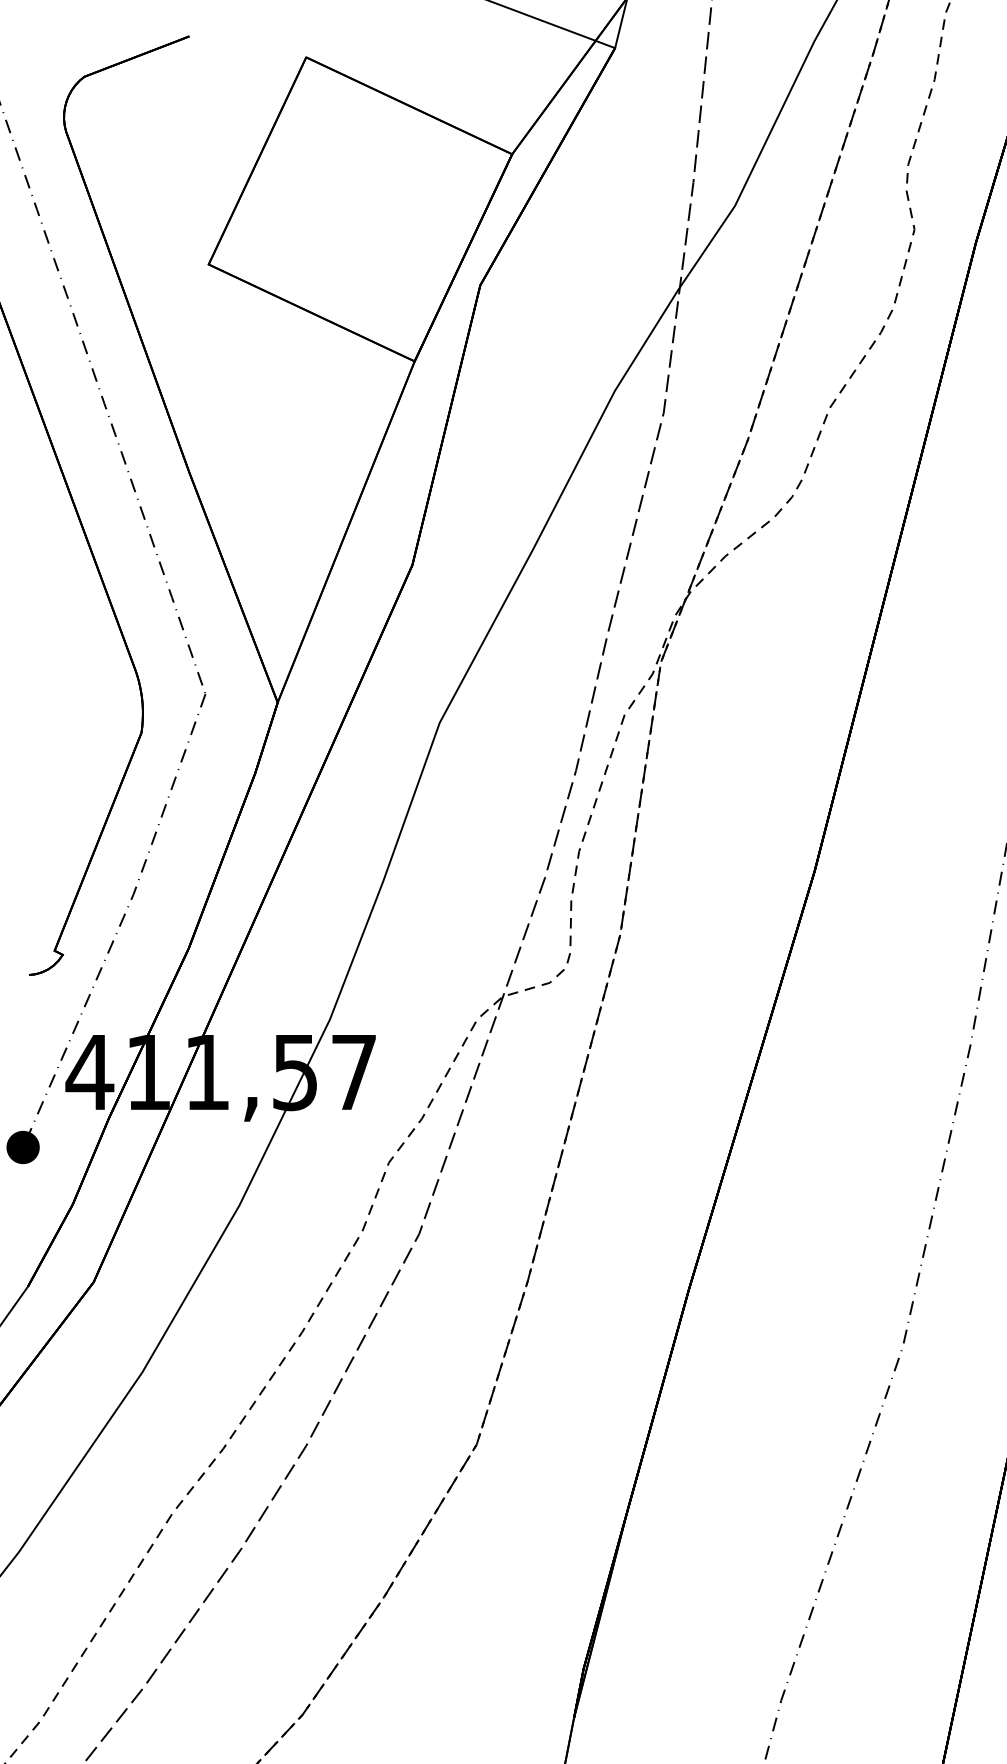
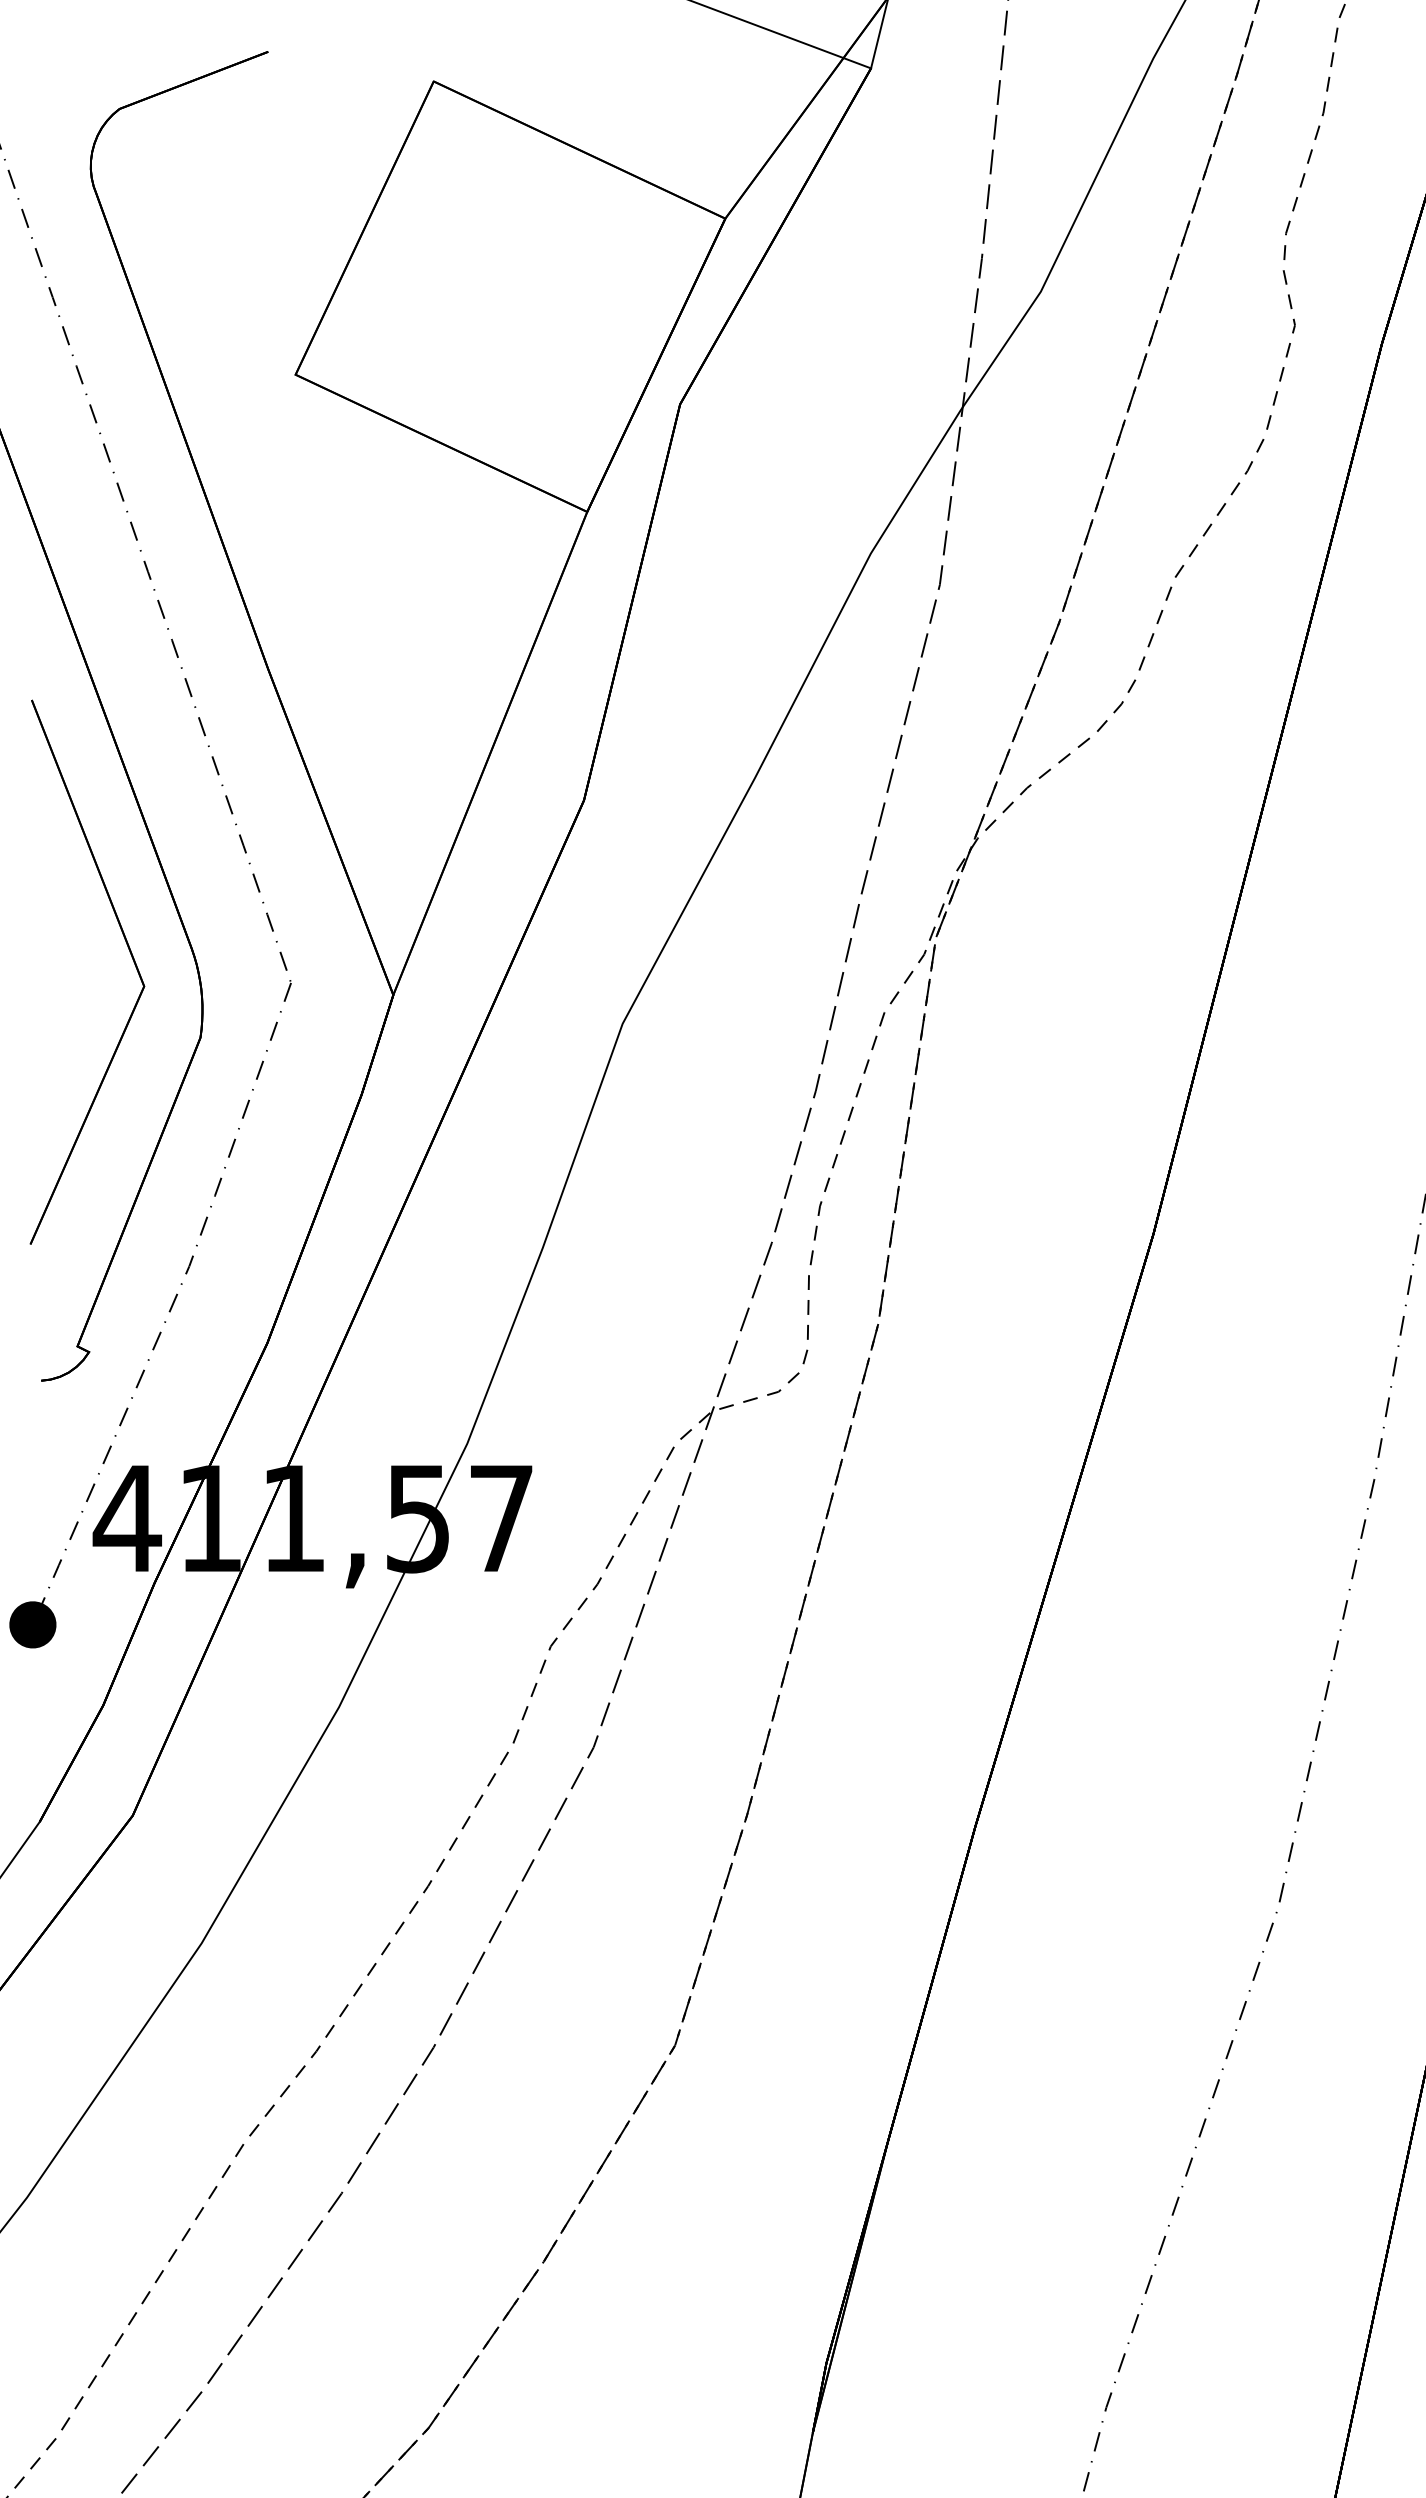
part: (91, 672) -> (129, 952), added

